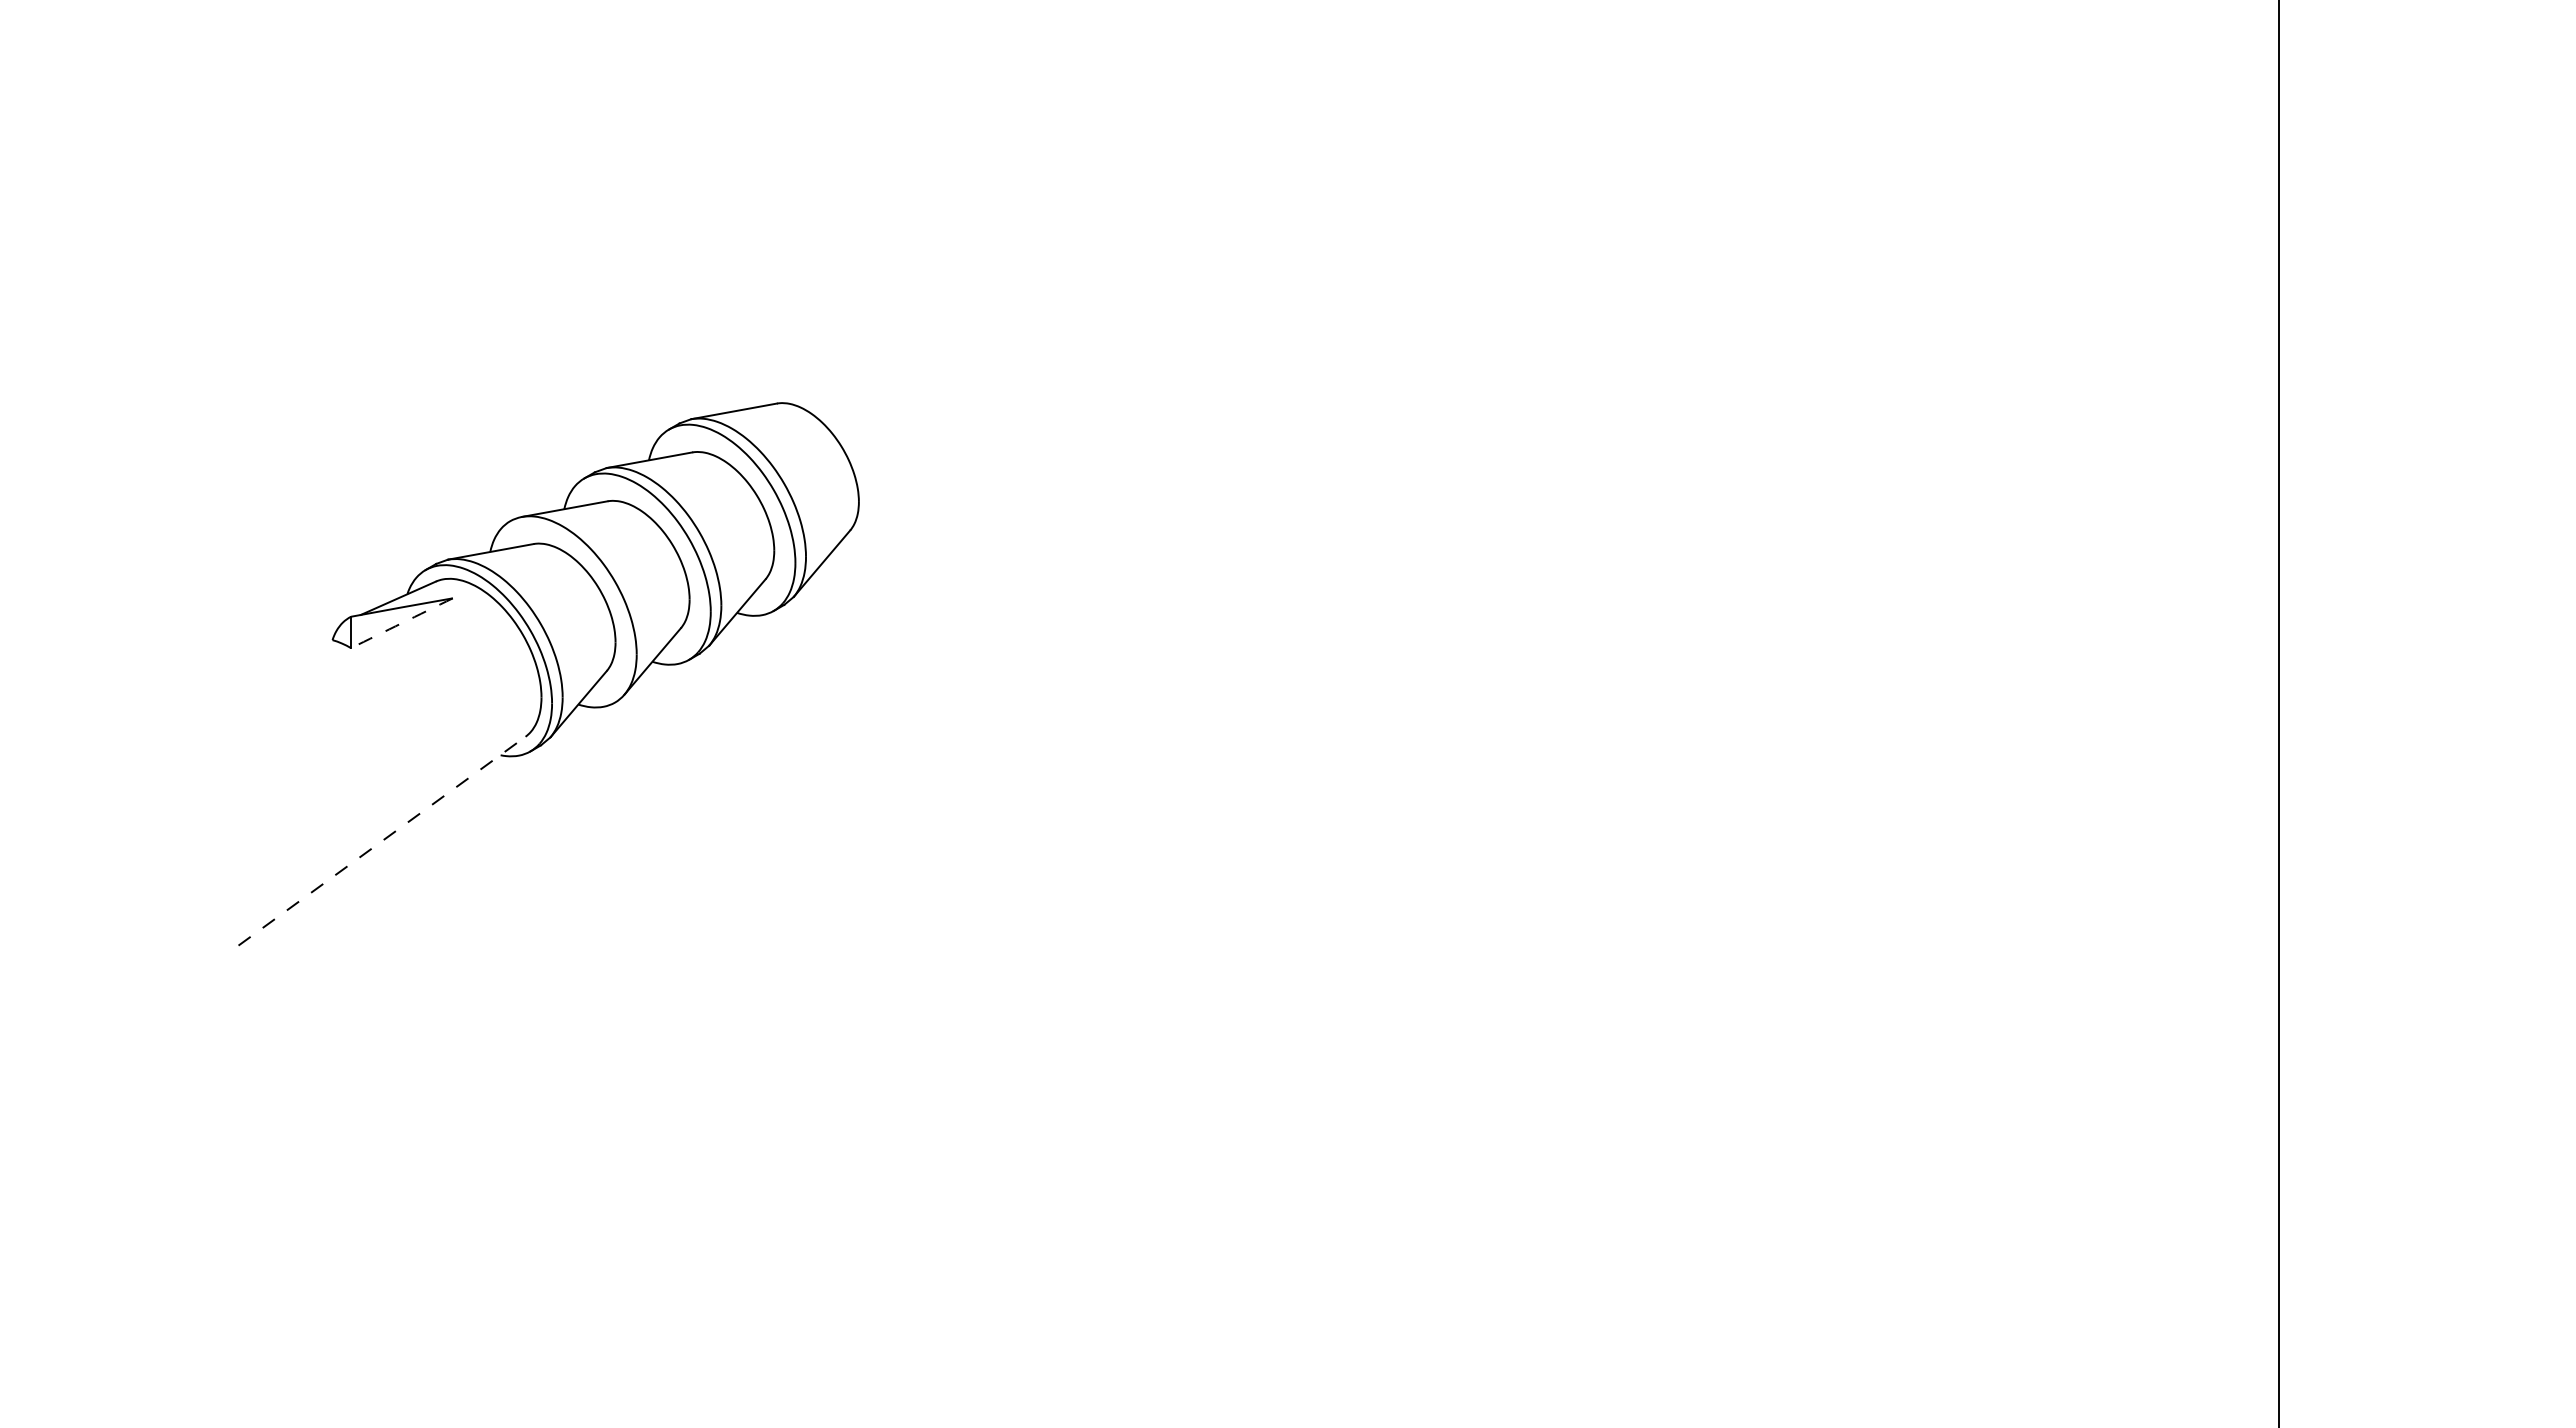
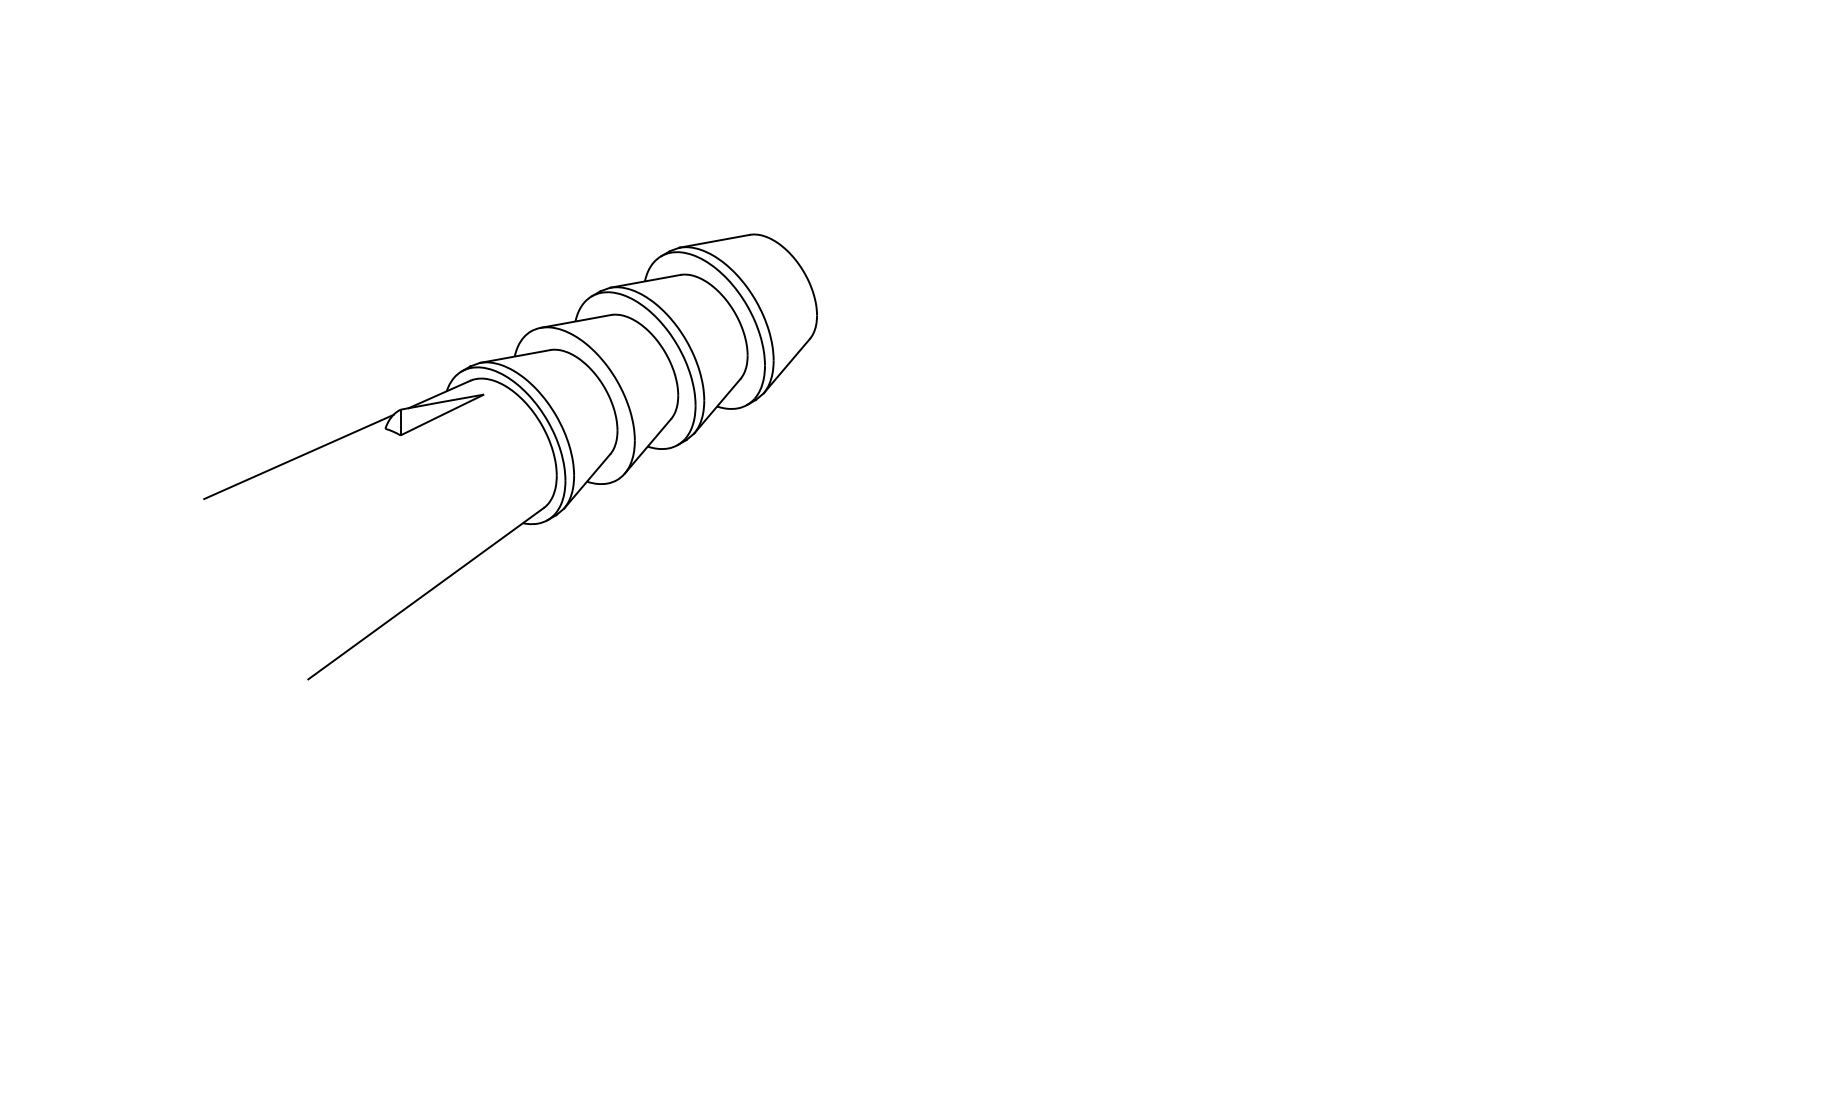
arc: (401, 623) -> (441, 415), dashed -> solid
line: (226, 674) -> (298, 457), added
line: (382, 840) -> (426, 593), dashed -> solid

